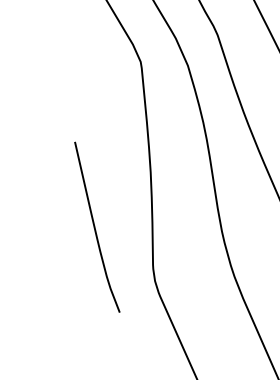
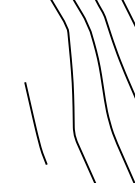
curve: (96, 227) -> (35, 123), moved

